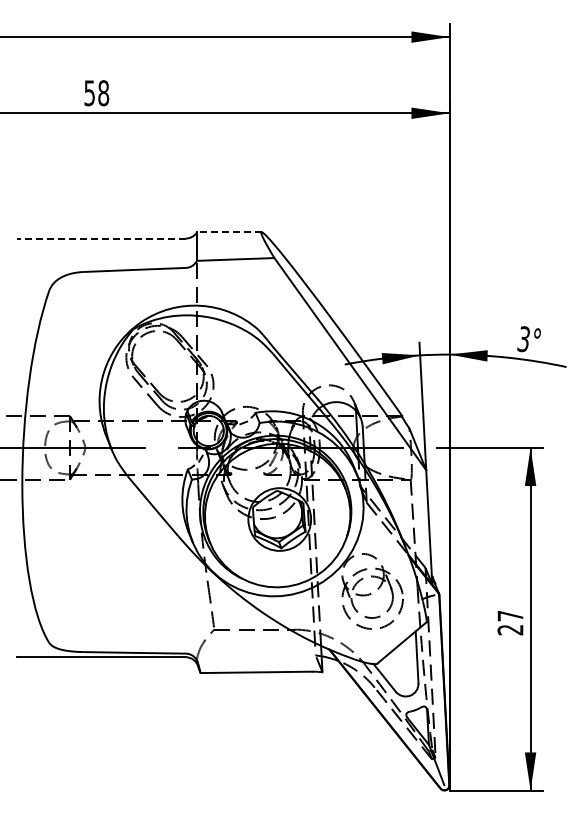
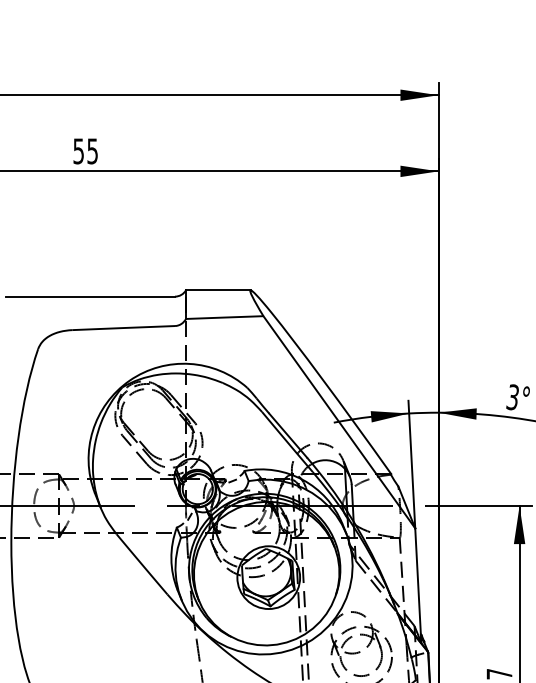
text: (103, 93) -> (92, 151), 58 -> 55
line: (228, 232) -> (217, 290), dashed -> solid
line: (101, 238) -> (90, 296), dashed -> solid

